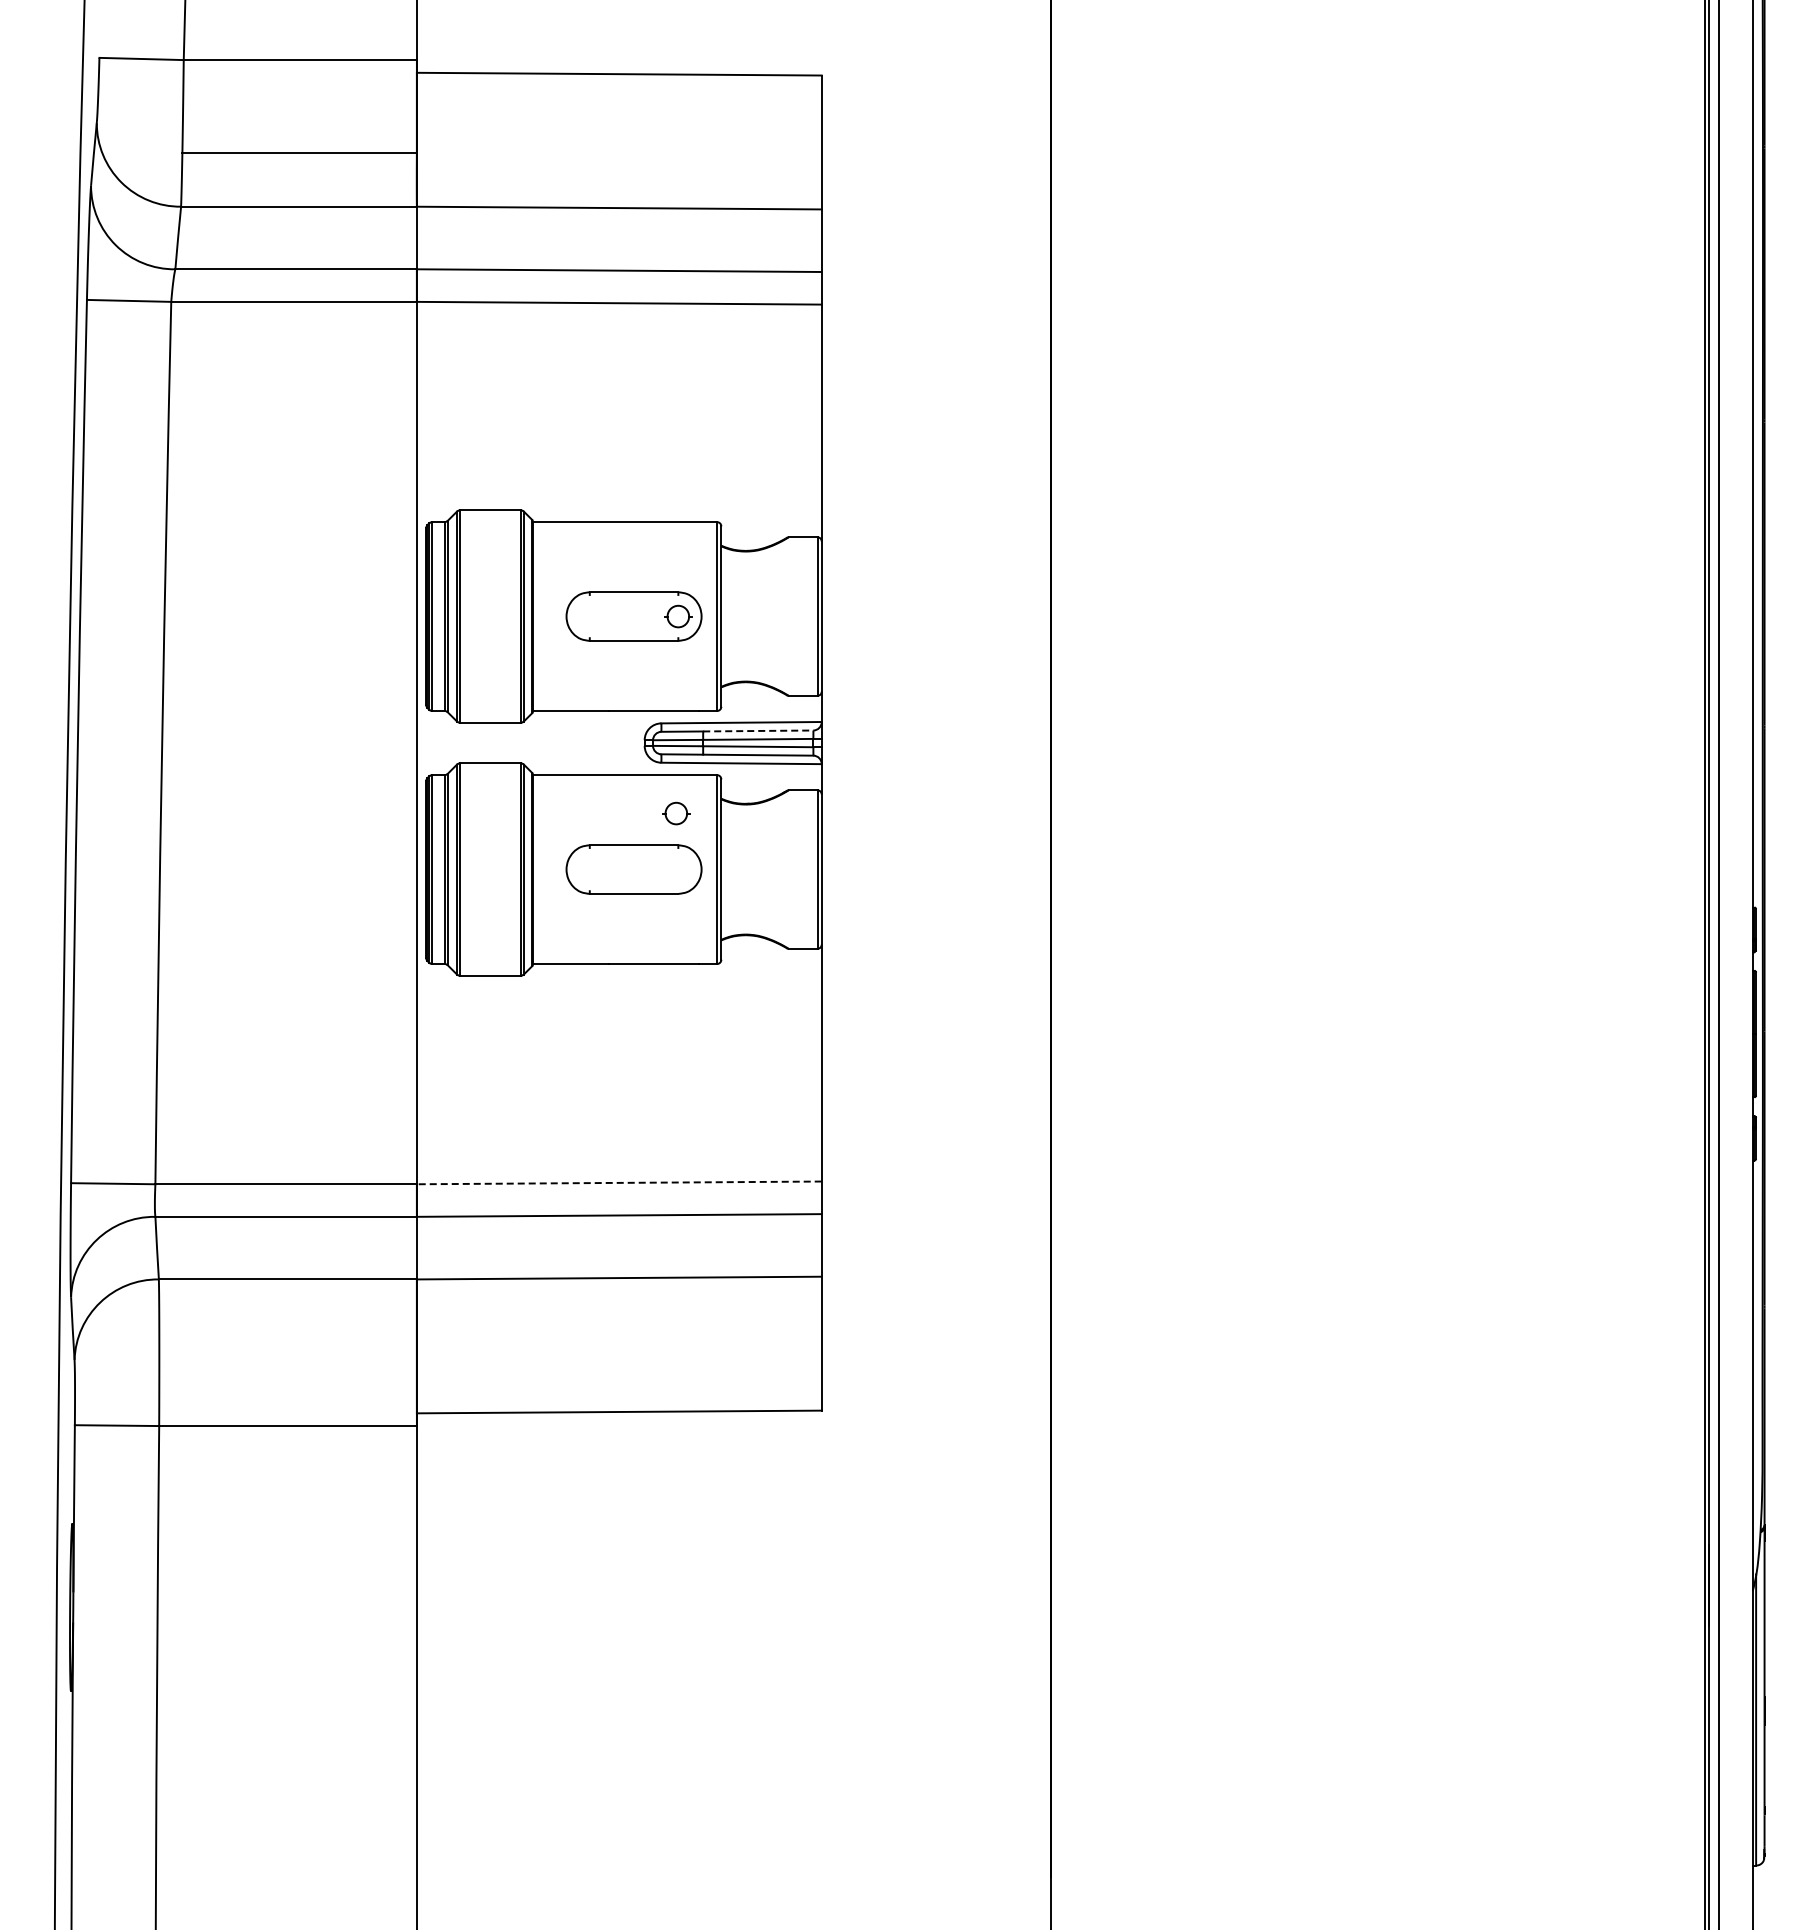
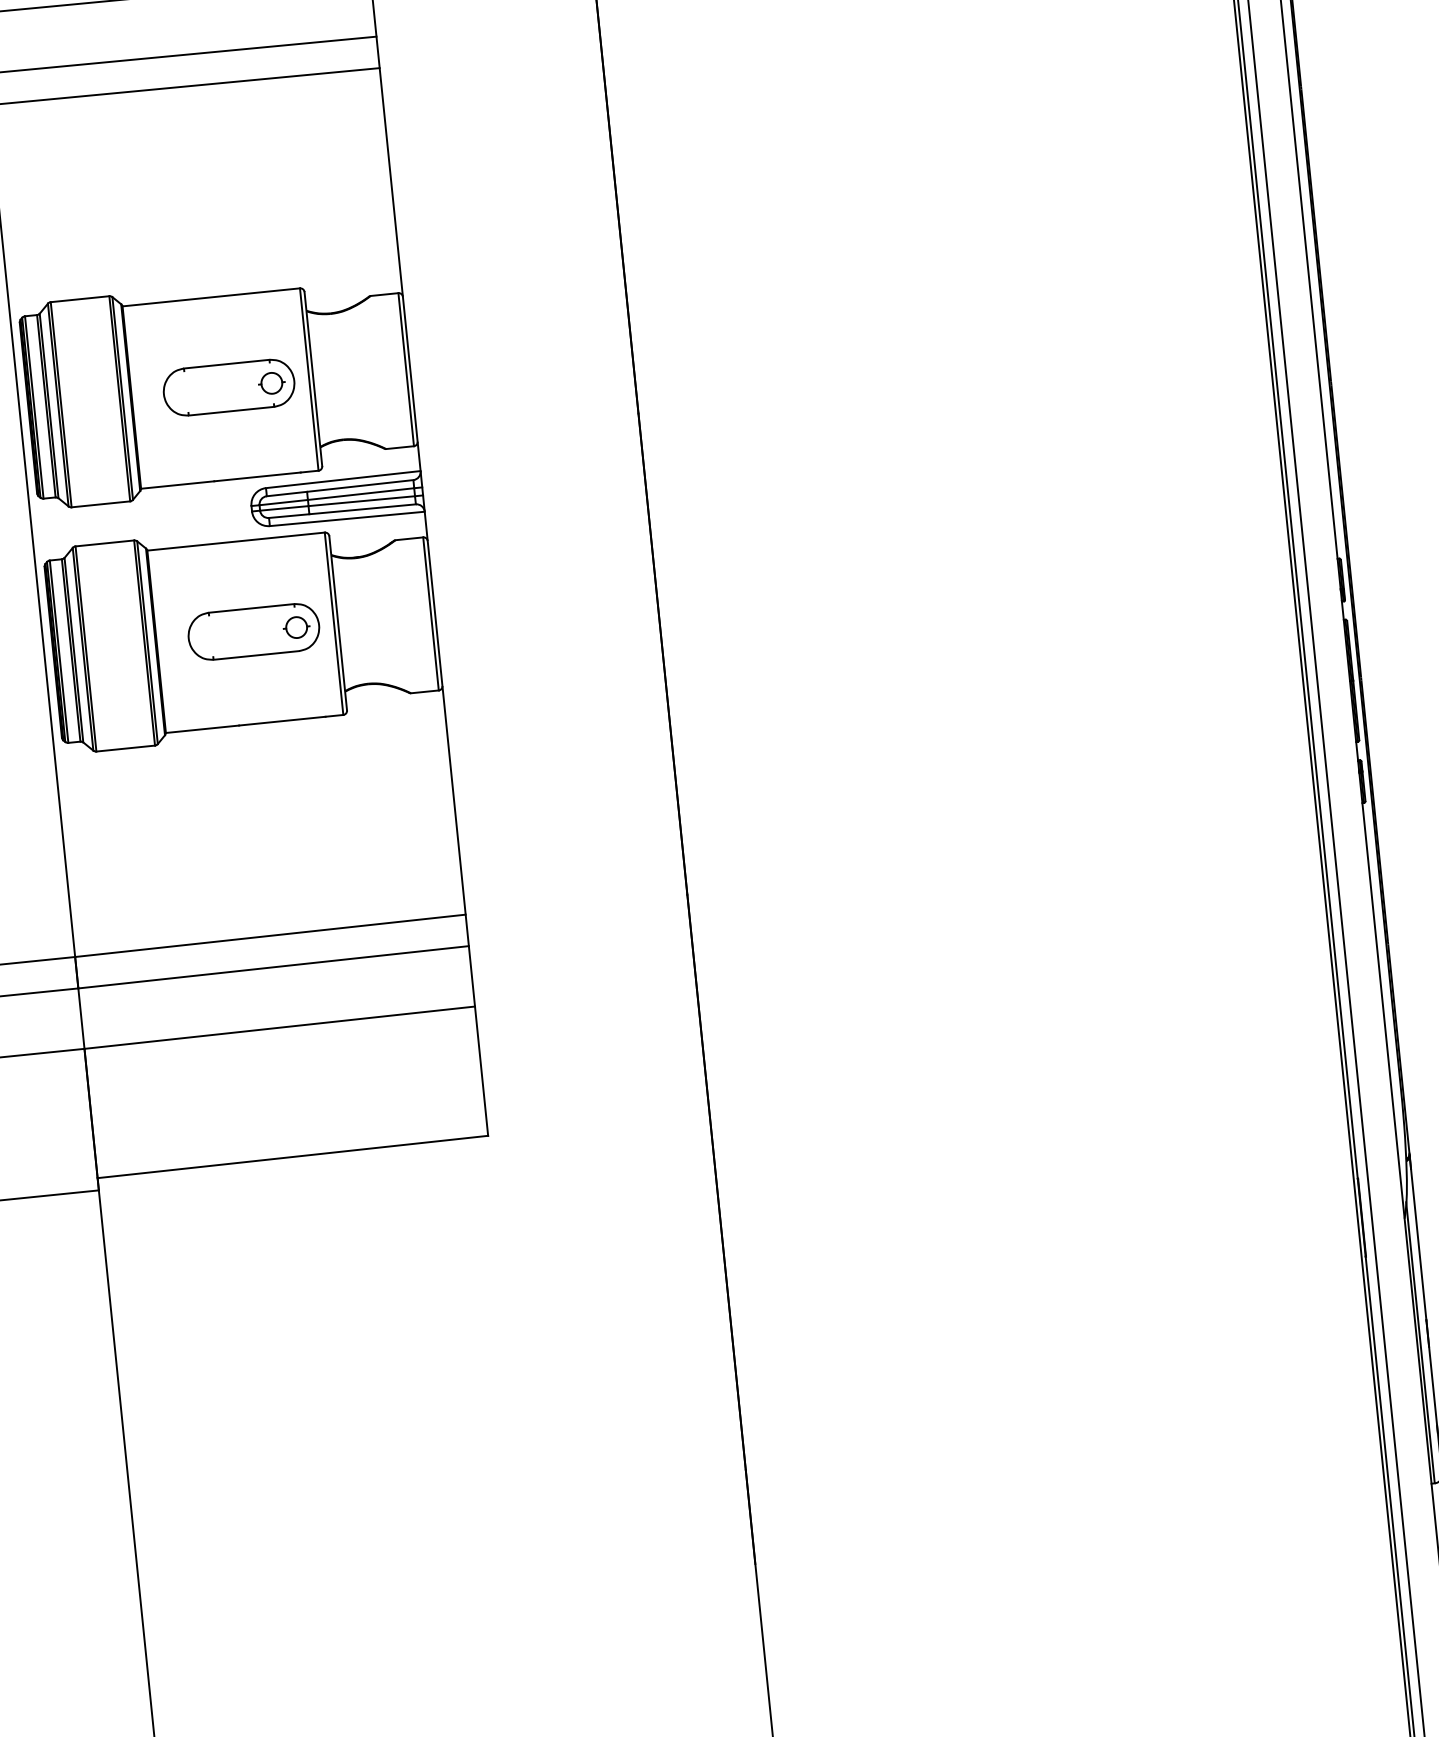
line: (758, 730) -> (360, 485), dashed -> solid
part: (676, 813) -> (296, 627), moved
line: (618, 1182) -> (269, 935), dashed -> solid

